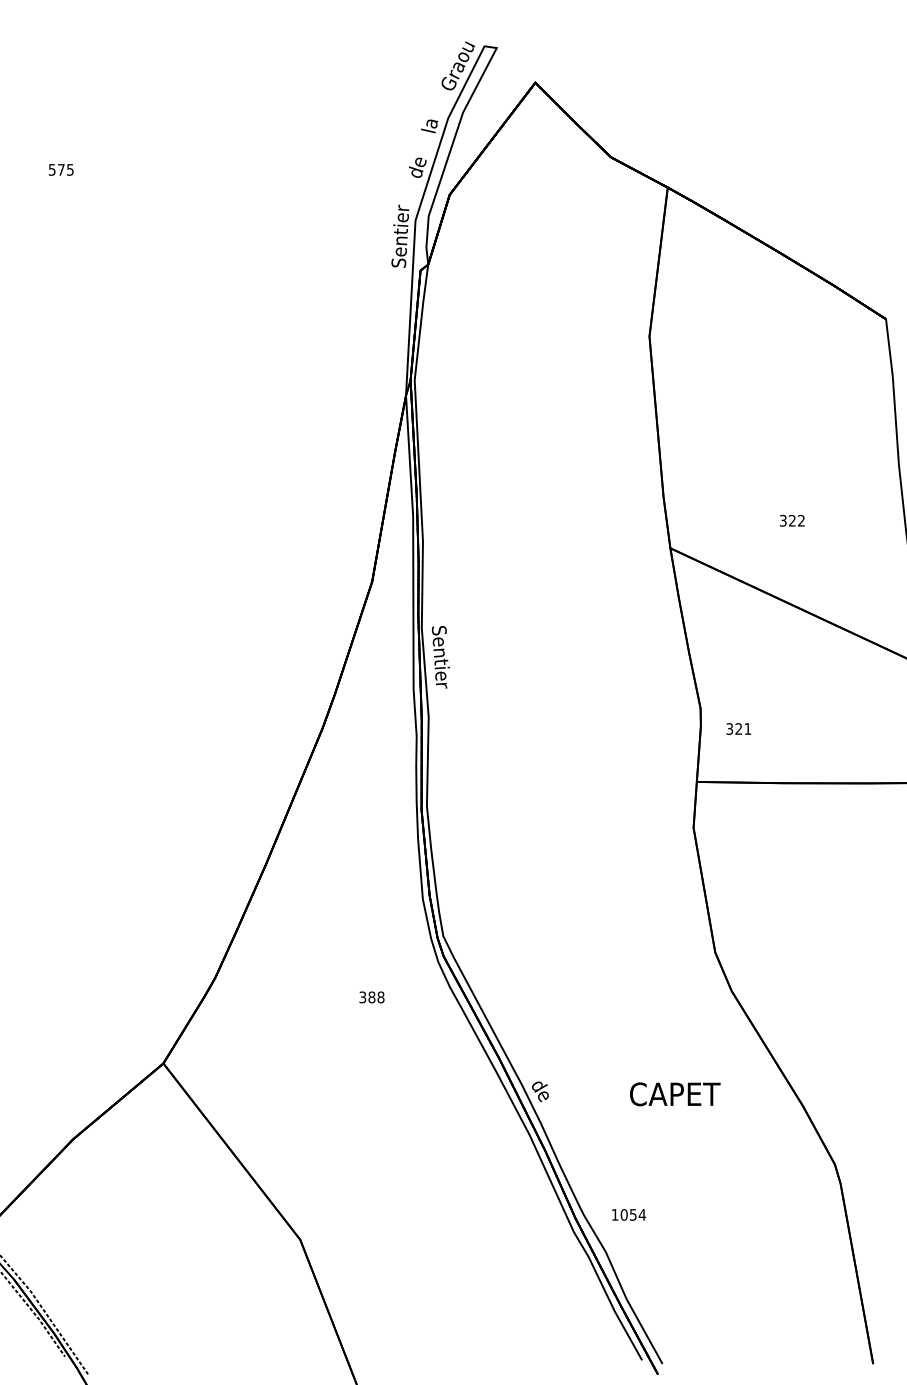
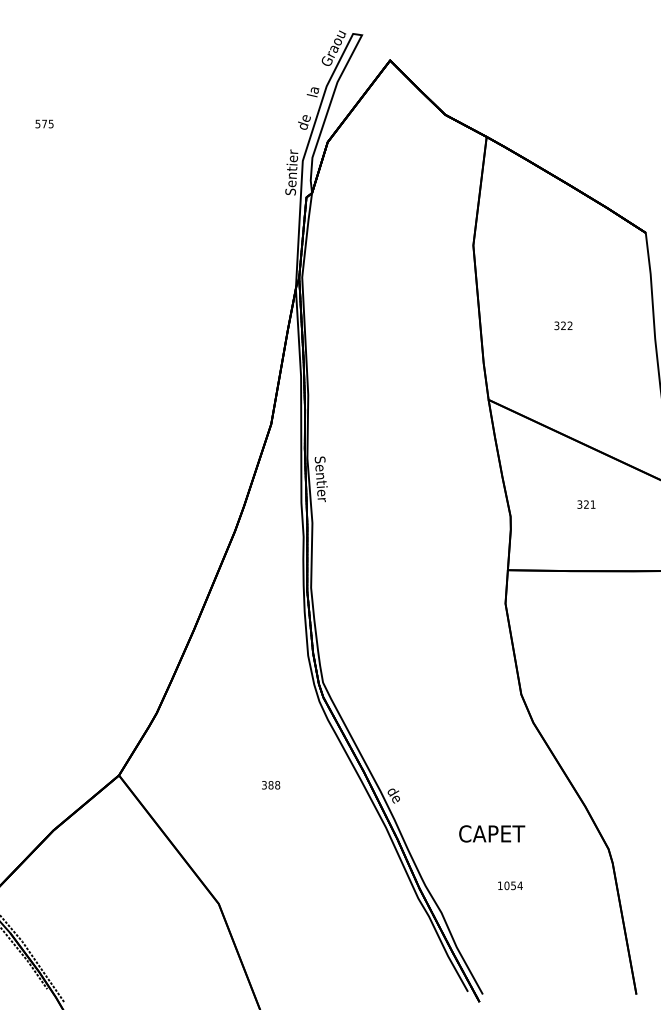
text: (792, 520) -> (563, 325), moved
text: (738, 728) -> (586, 504), moved
text: (372, 997) -> (271, 785), moved
text: (675, 1093) -> (492, 833), moved
text: (629, 1214) -> (510, 885), moved

